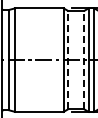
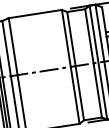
line: (68, 59) -> (76, 65), dashed -> solid
line: (84, 59) -> (93, 62), dashed -> solid

